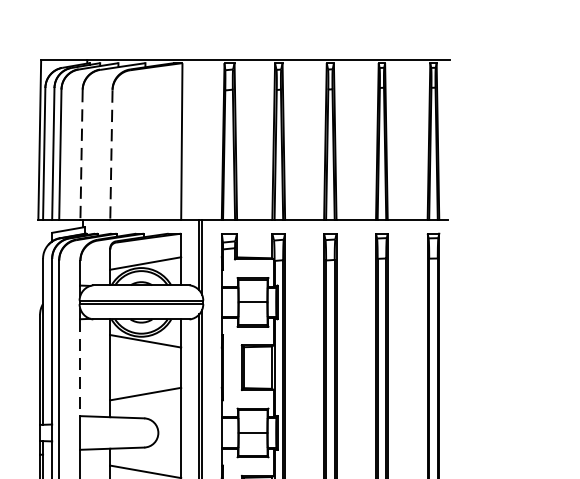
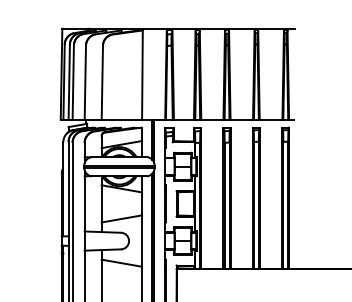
line: (111, 154) -> (102, 82), dashed -> solid
line: (81, 156) -> (85, 83), dashed -> solid
line: (80, 366) -> (84, 203), dashed -> solid

